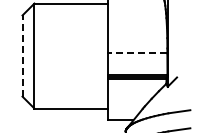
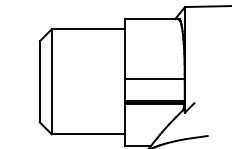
line: (137, 53) -> (154, 79), dashed -> solid
line: (22, 55) -> (39, 81), dashed -> solid

